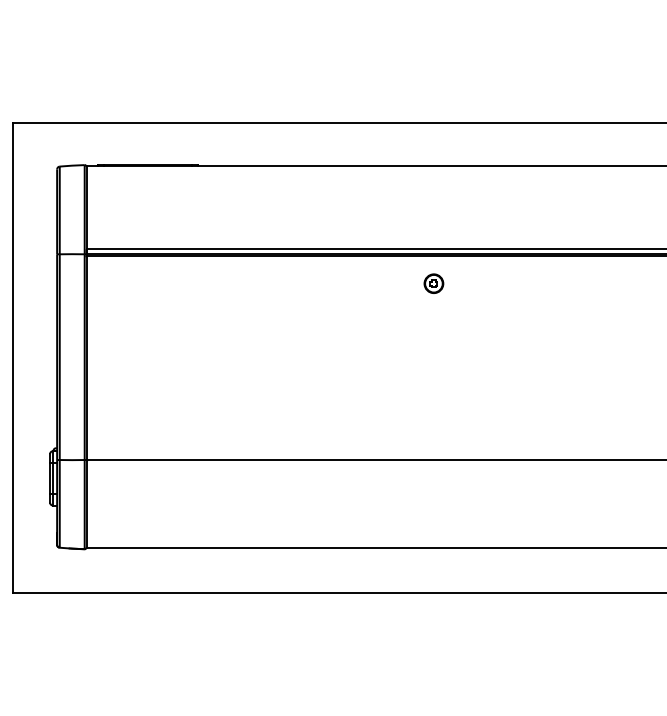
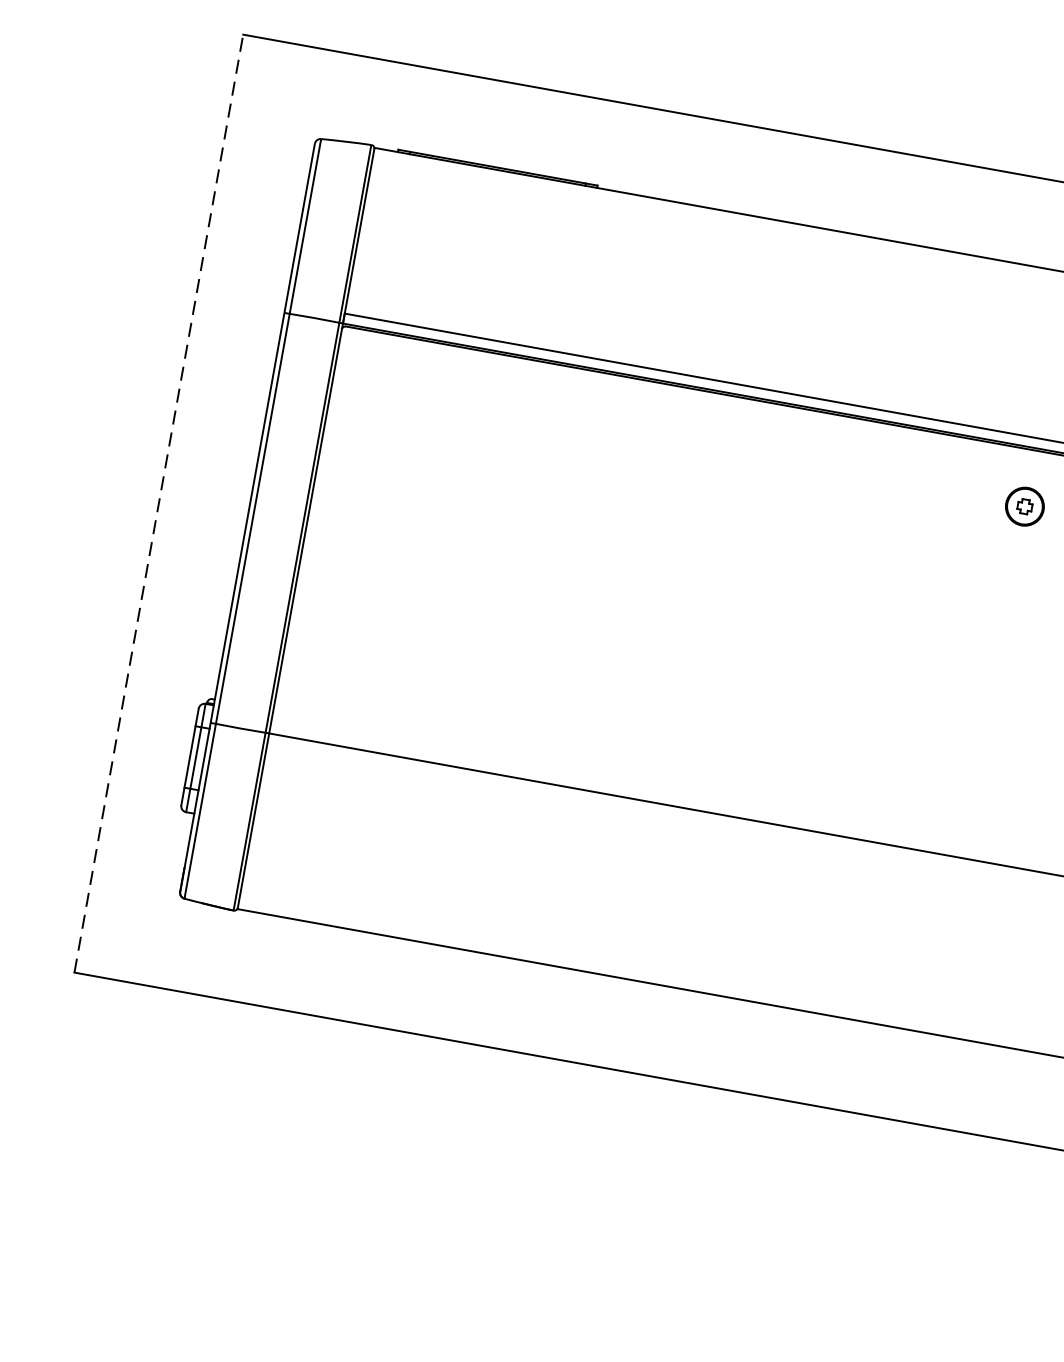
line: (12, 357) -> (158, 502), solid -> dashed

